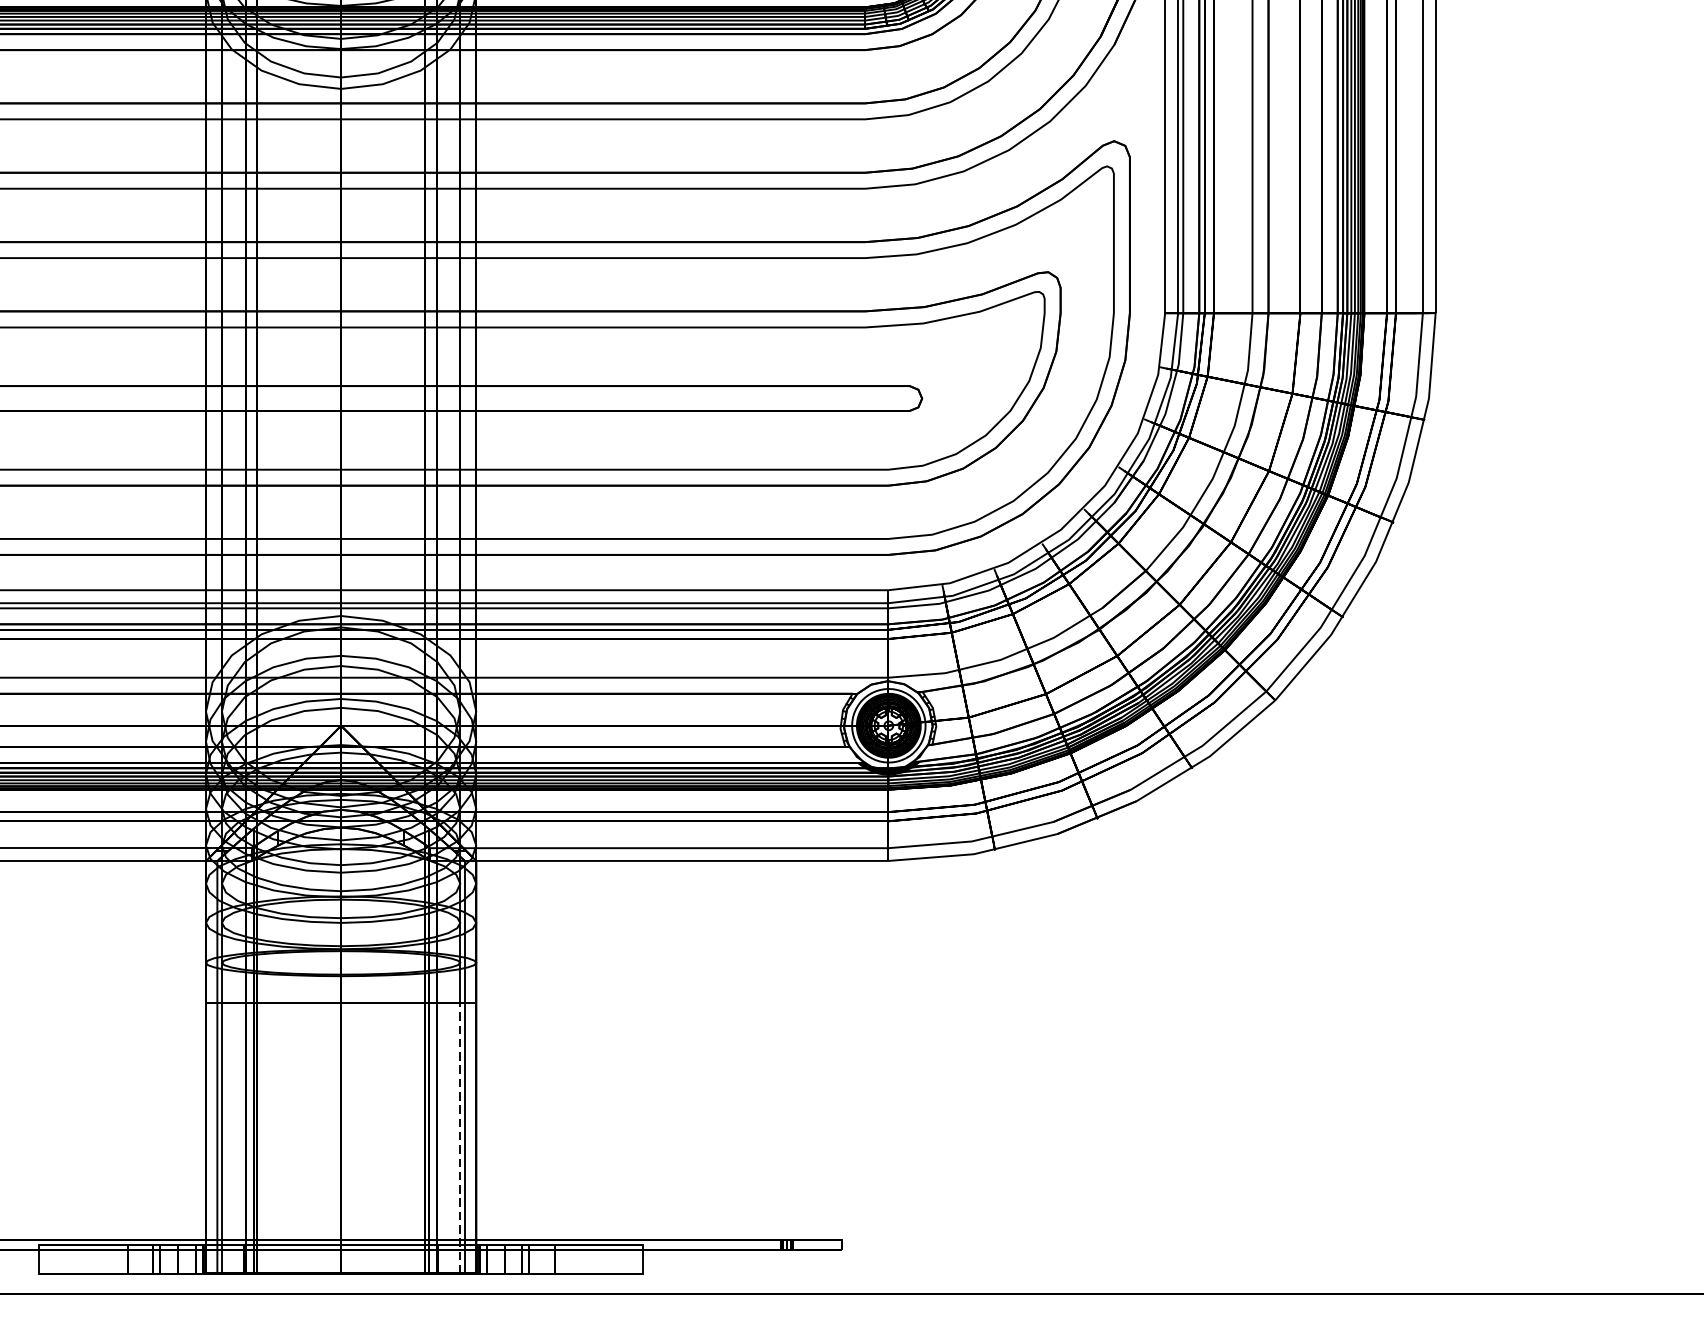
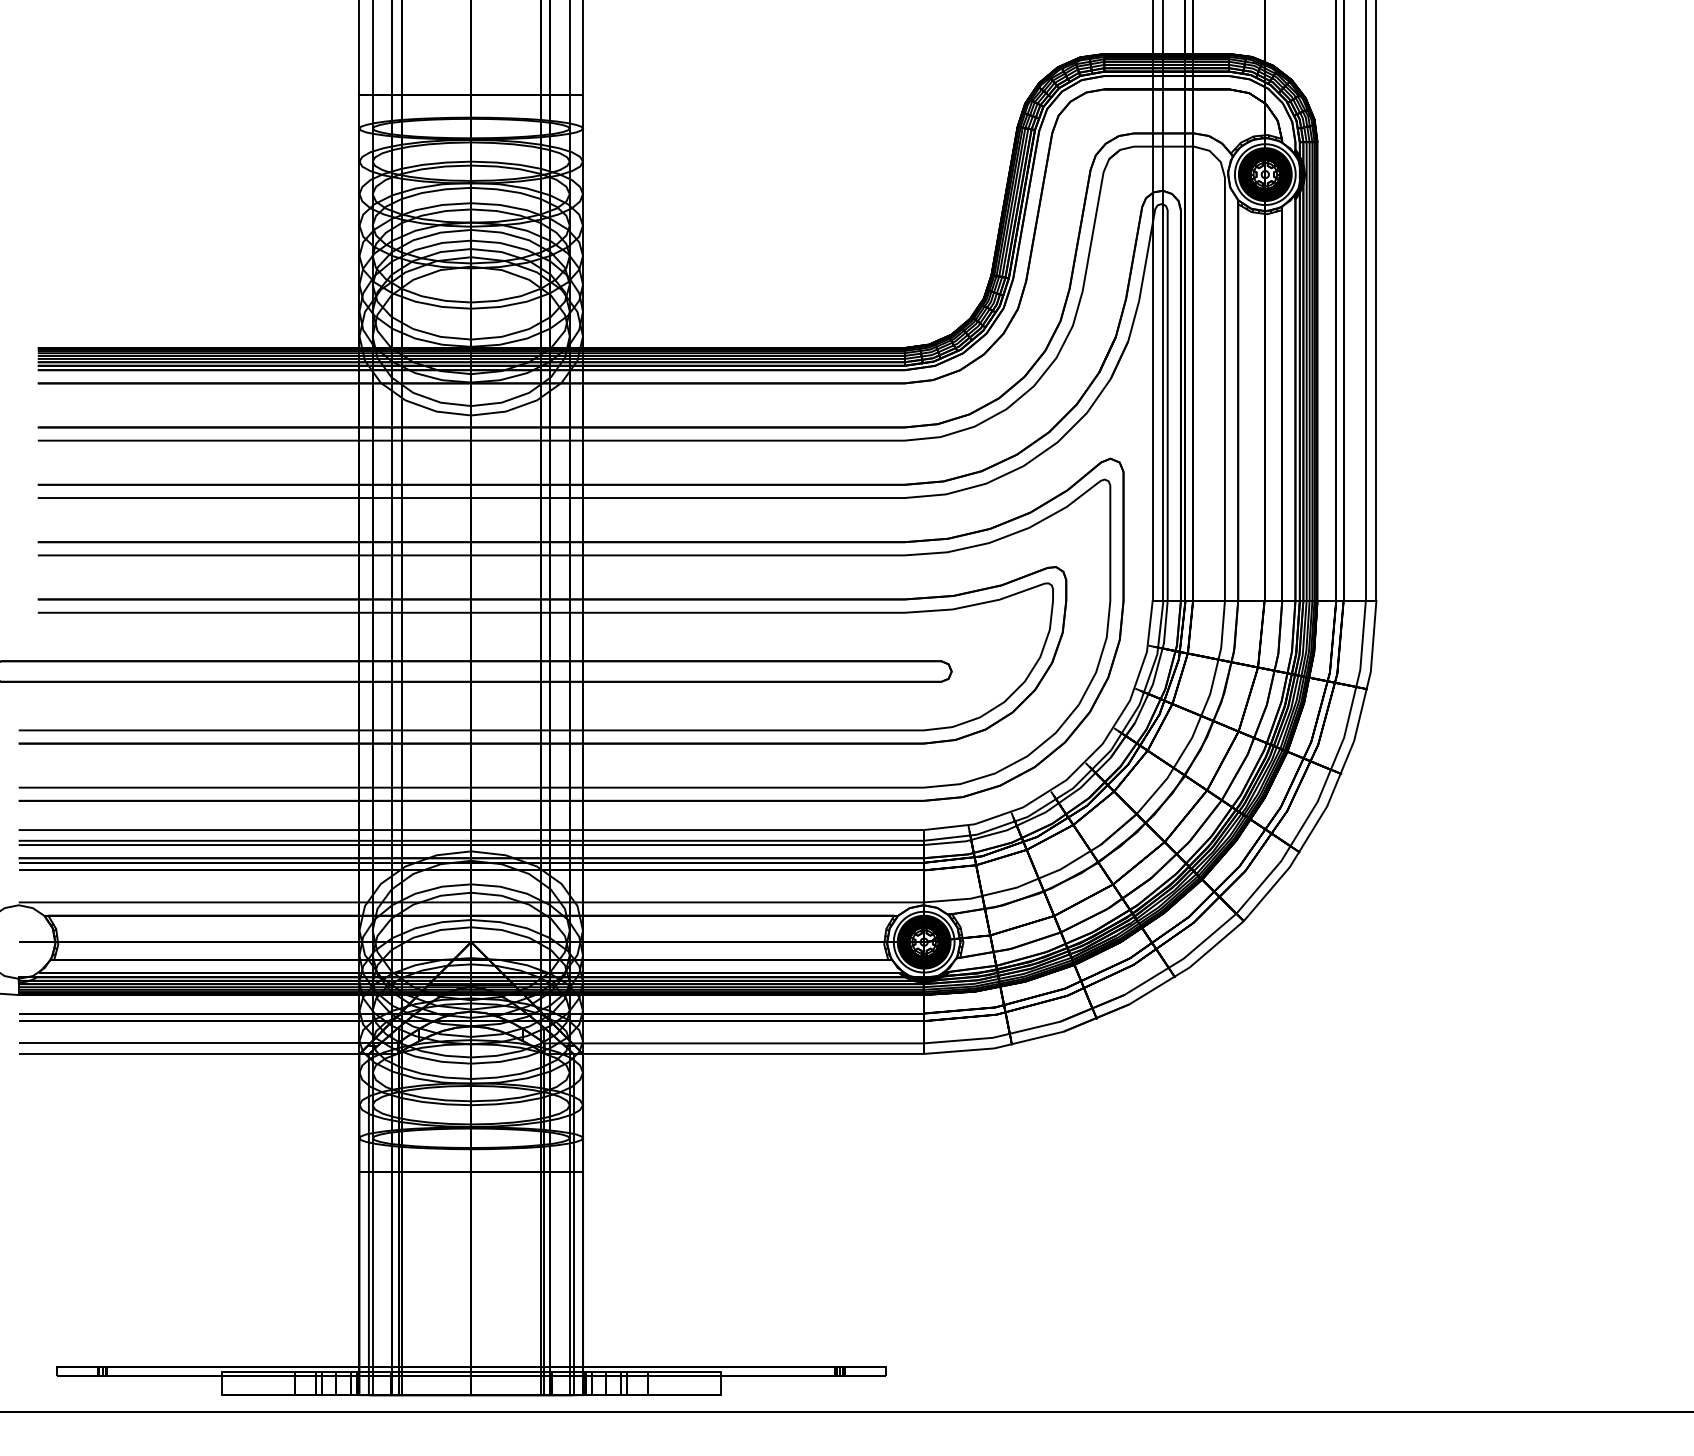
line: (459, 1138) -> (569, 1283), dashed -> solid

